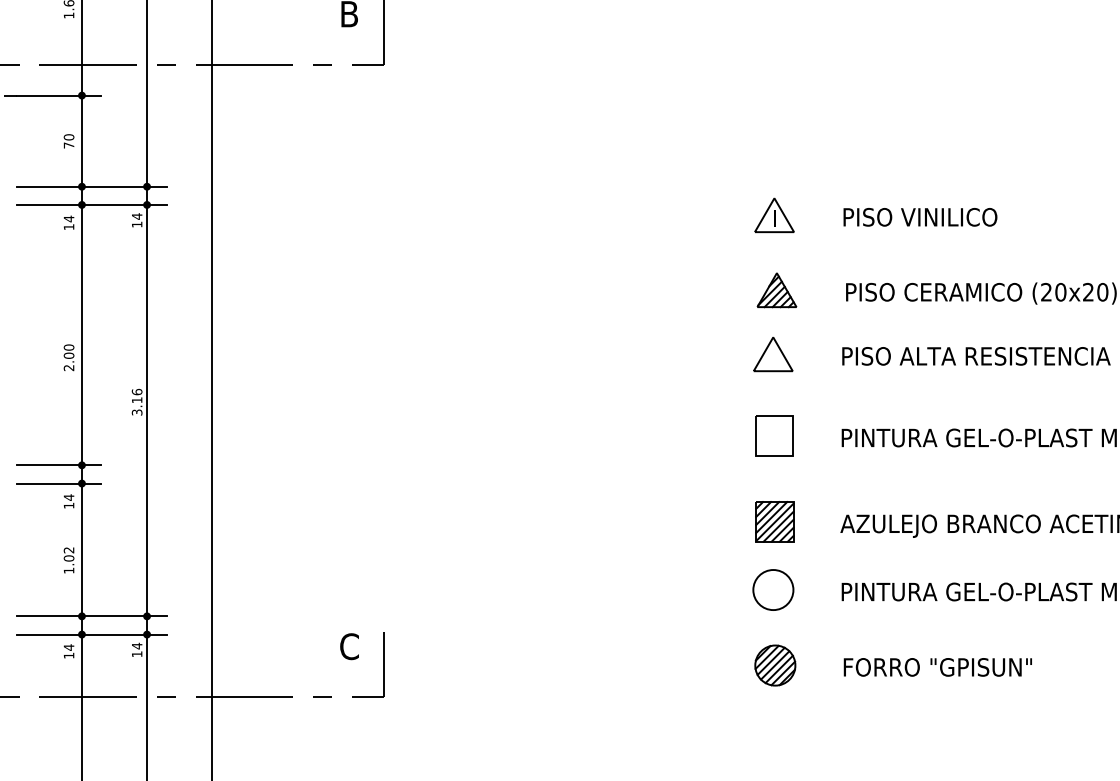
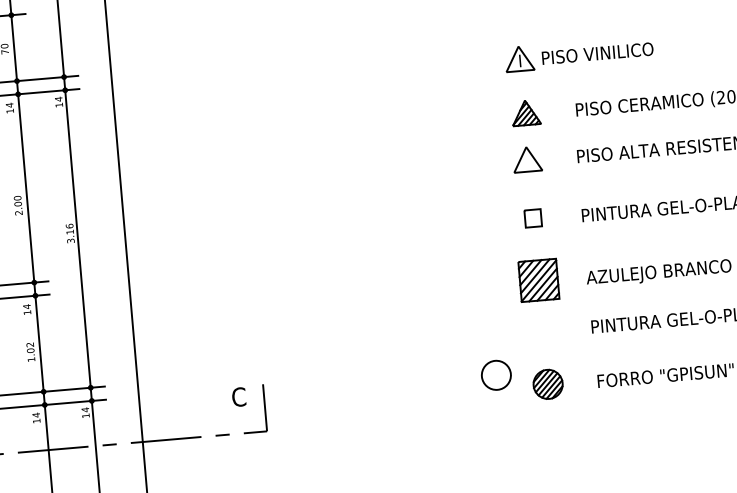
text: (920, 217) -> (597, 53), moved
part: (774, 435) -> (533, 218), size x0.6
part: (774, 521) -> (538, 280), size x1.4
circle: (773, 589) -> (496, 374), moved

